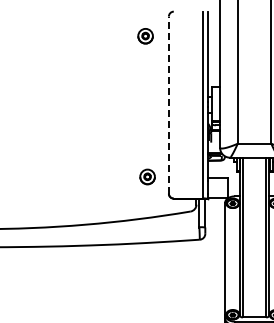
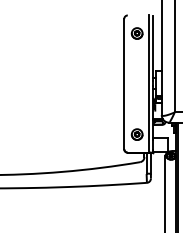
part: (145, 36) -> (137, 33), moved
line: (168, 105) -> (123, 84), dashed -> solid
part: (147, 176) -> (137, 134), moved

